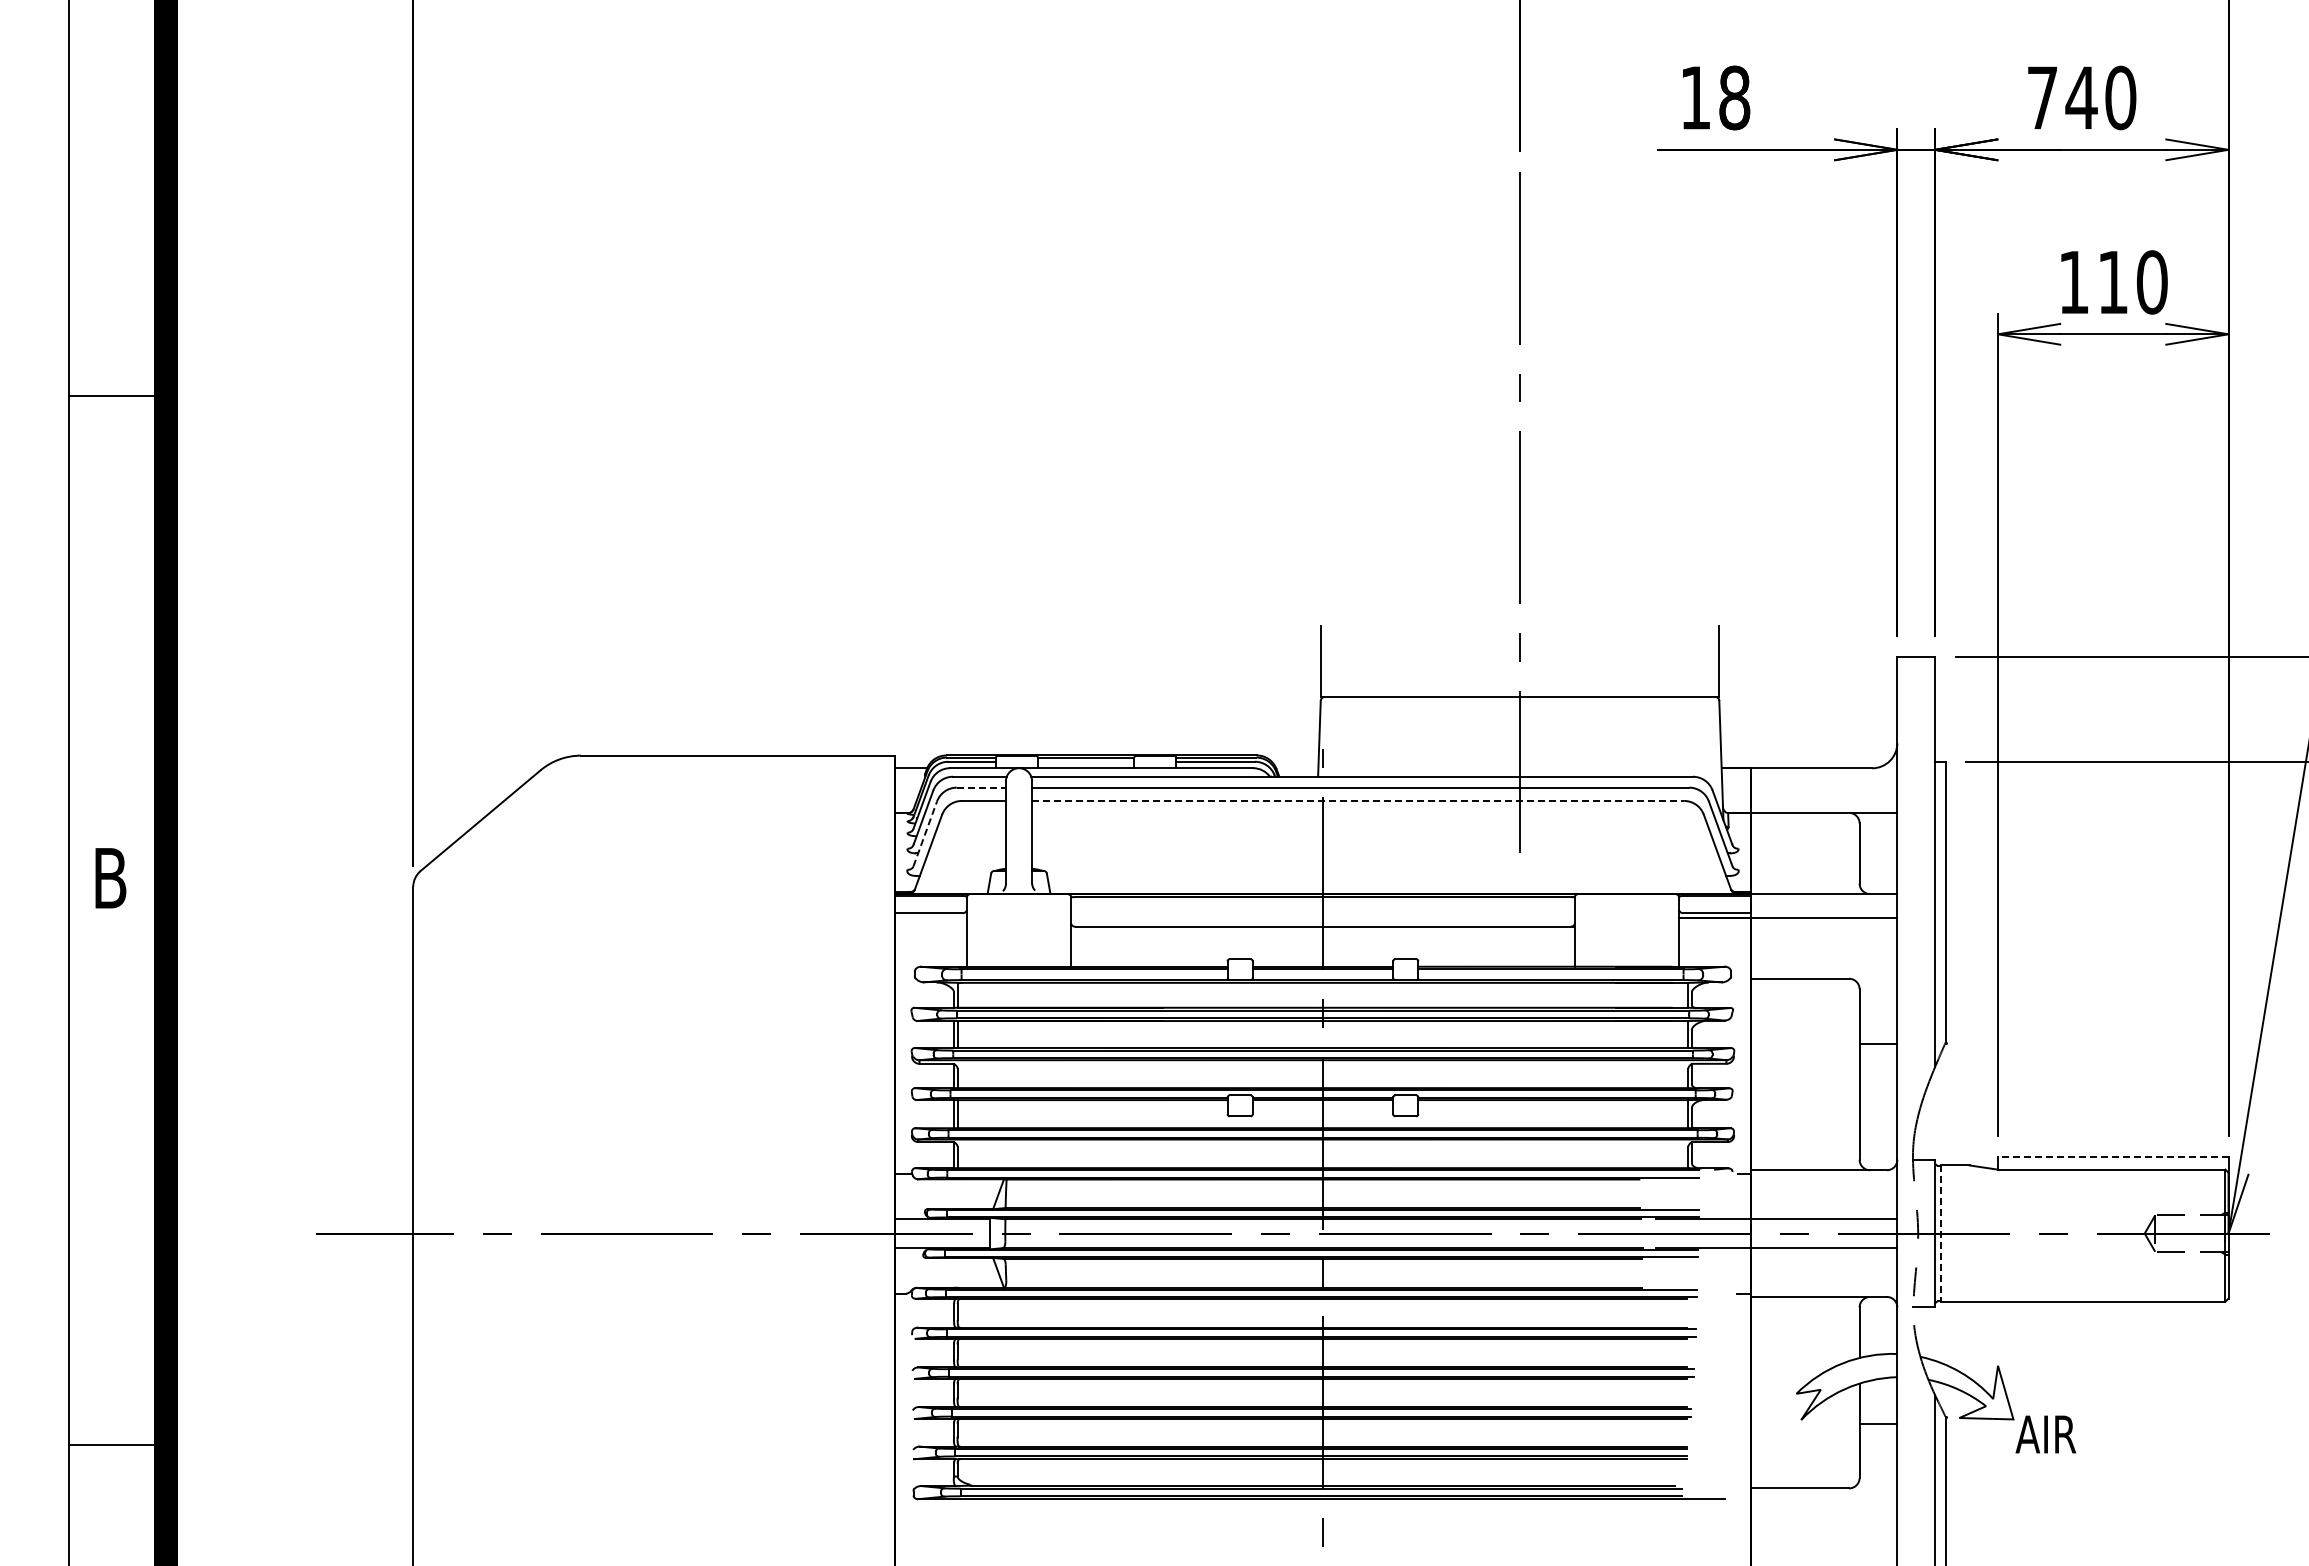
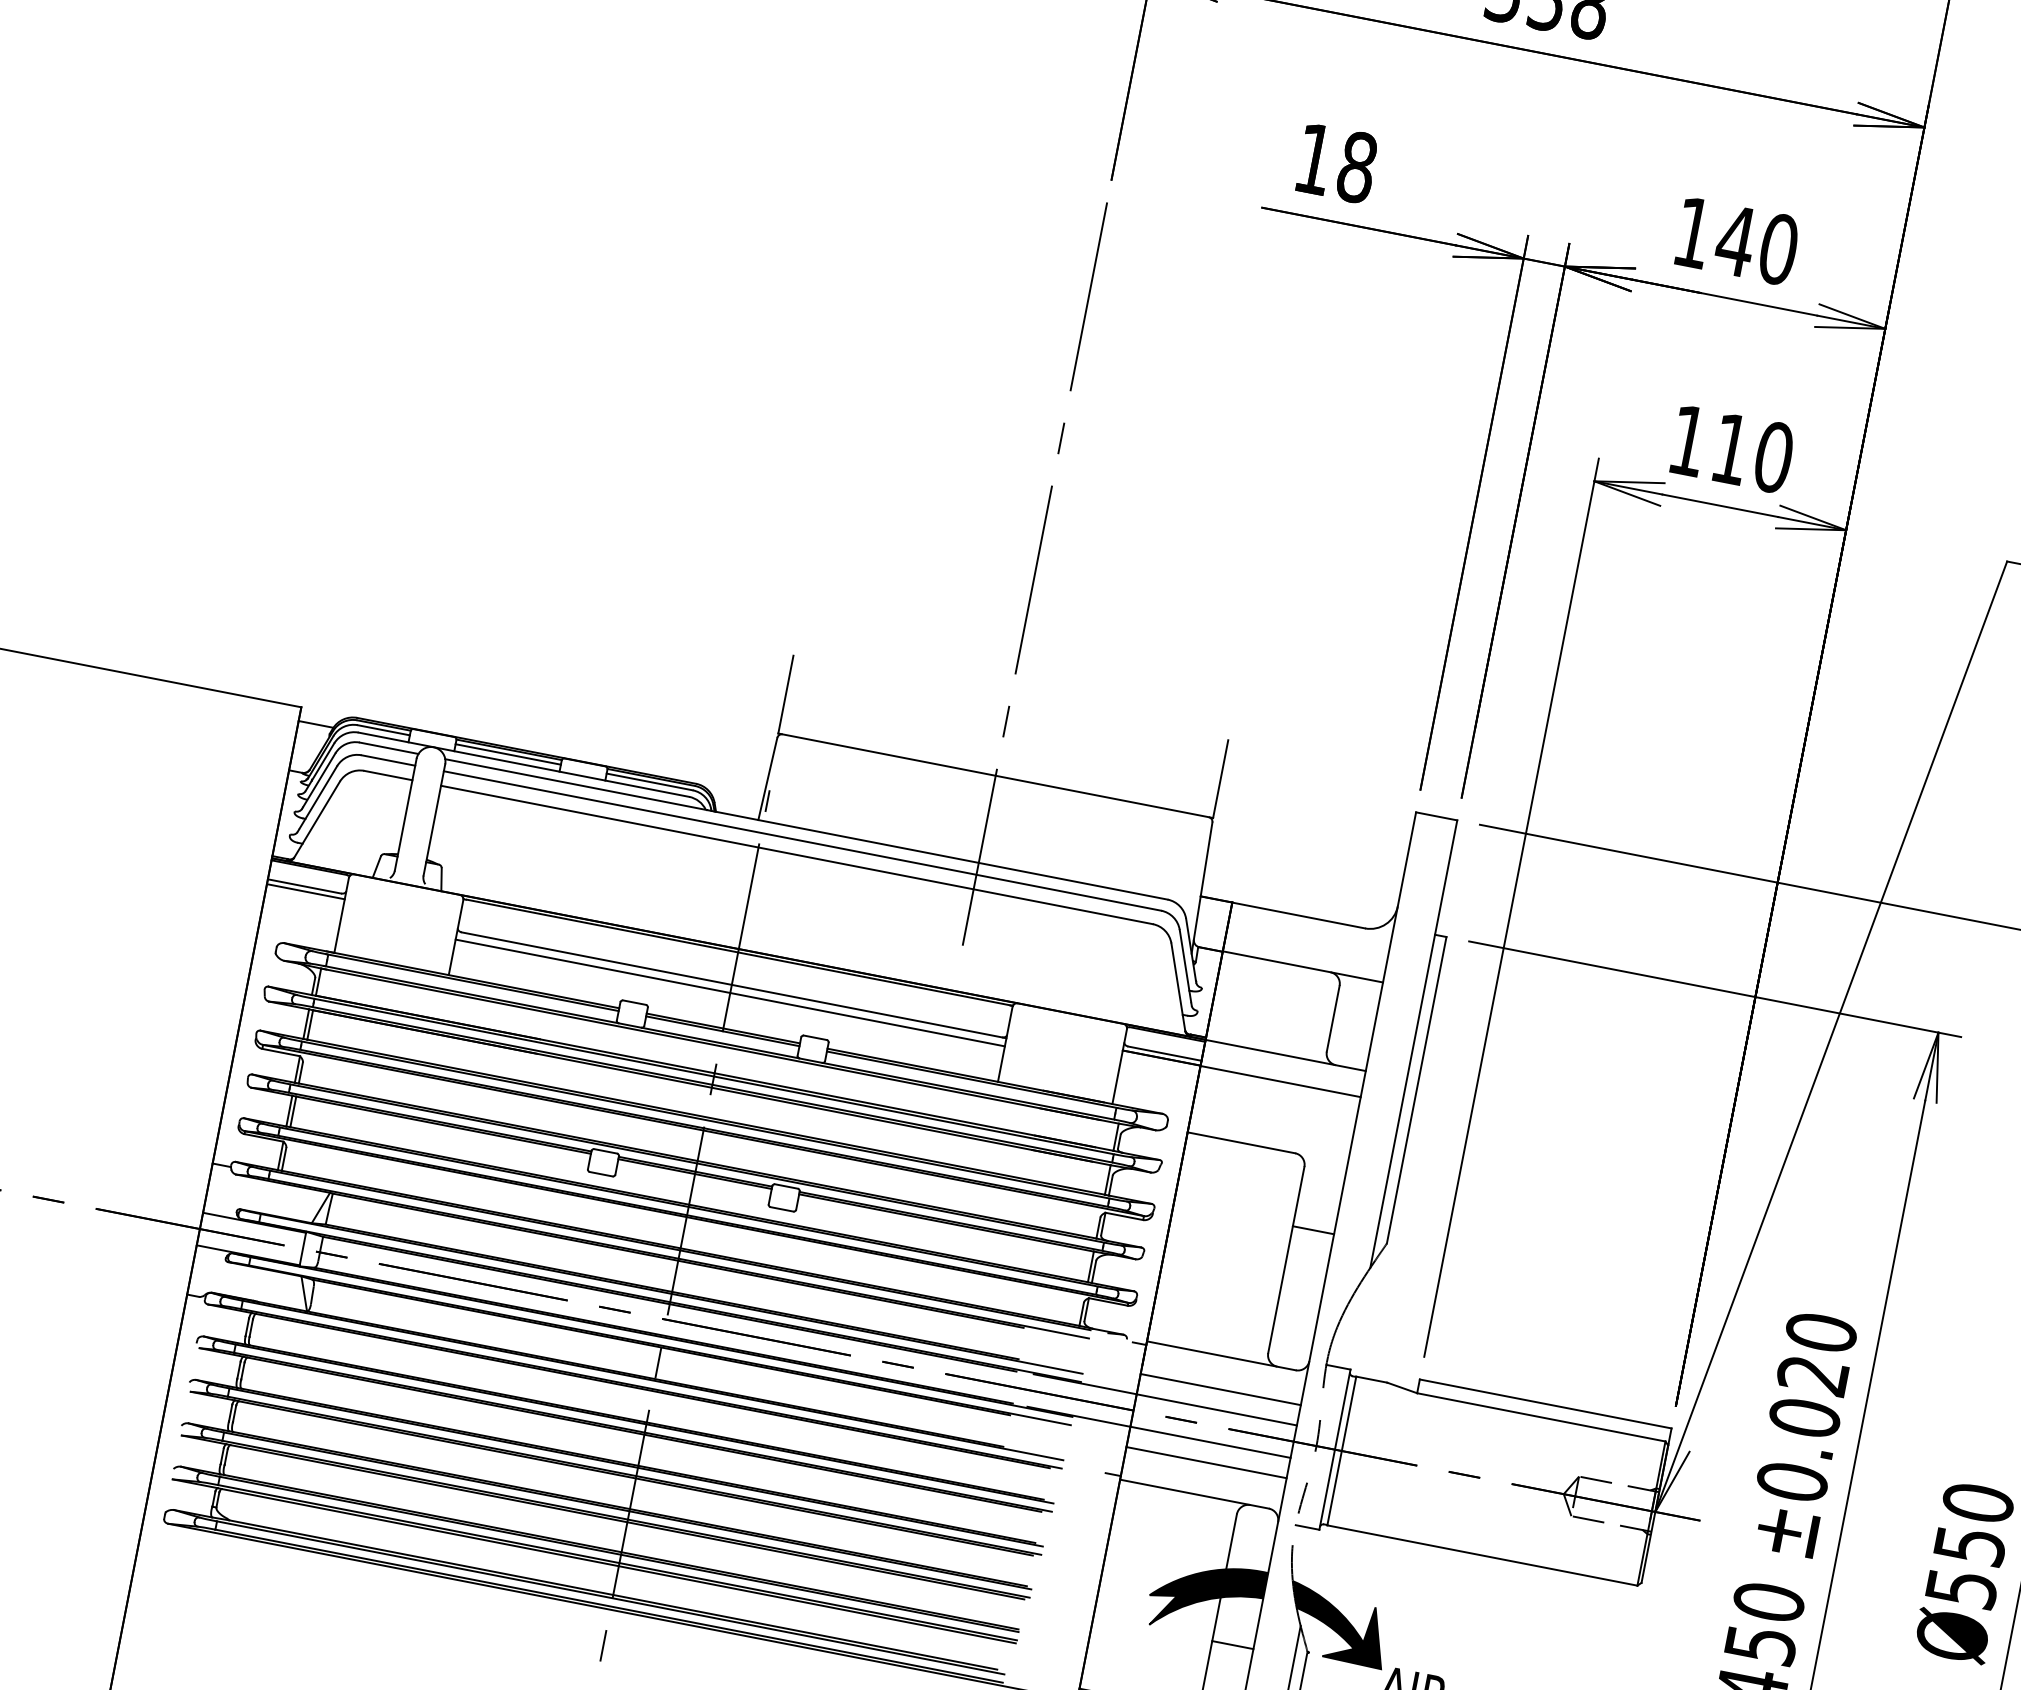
text: (2042, 97) -> (1693, 232), 740 -> 140
line: (1085, 761) -> (507, 754), added
line: (981, 787) -> (388, 760), dashed -> solid
line: (1358, 800) -> (797, 854), dashed -> solid
line: (925, 833) -> (317, 798), dashed -> solid
line: (930, 917) -> (305, 891), added
line: (1322, 934) -> (729, 993), added
line: (2112, 1157) -> (1544, 1404), dashed -> solid
line: (1823, 1200) -> (1220, 1389), added
line: (1941, 1234) -> (1341, 1452), dashed -> solid
line: (1823, 1267) -> (1205, 1463), added
fill: (1846, 1386) -> (1205, 1597), added
fill: (1966, 1387) -> (1336, 1624), added

